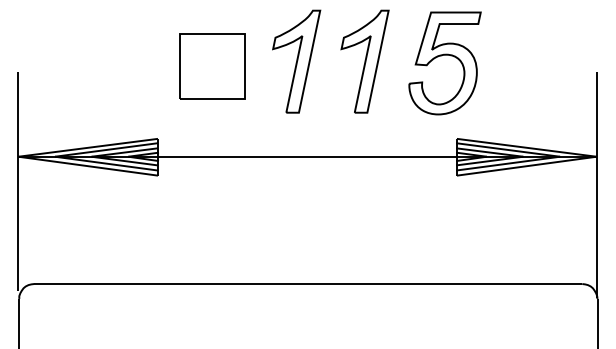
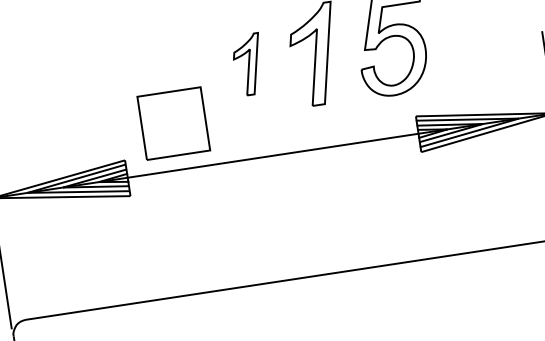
part: (296, 61) -> (248, 64), size x0.6
part: (212, 66) -> (173, 123), moved

